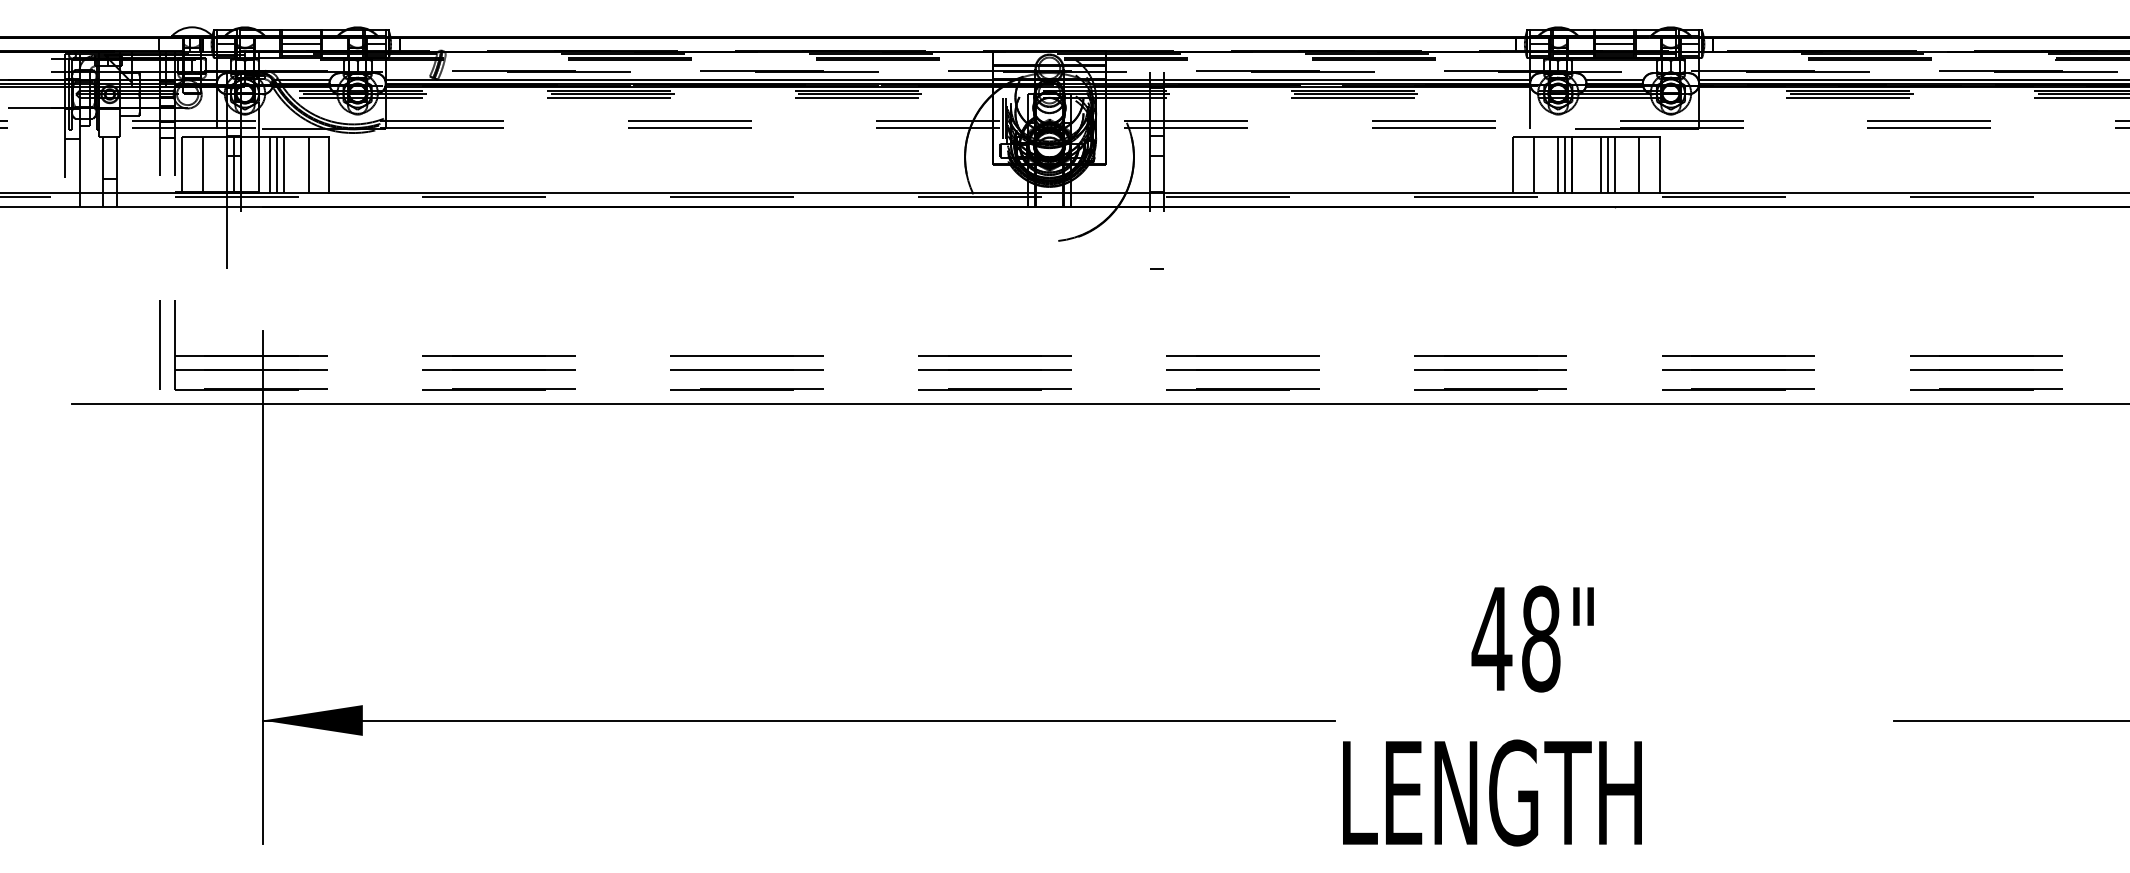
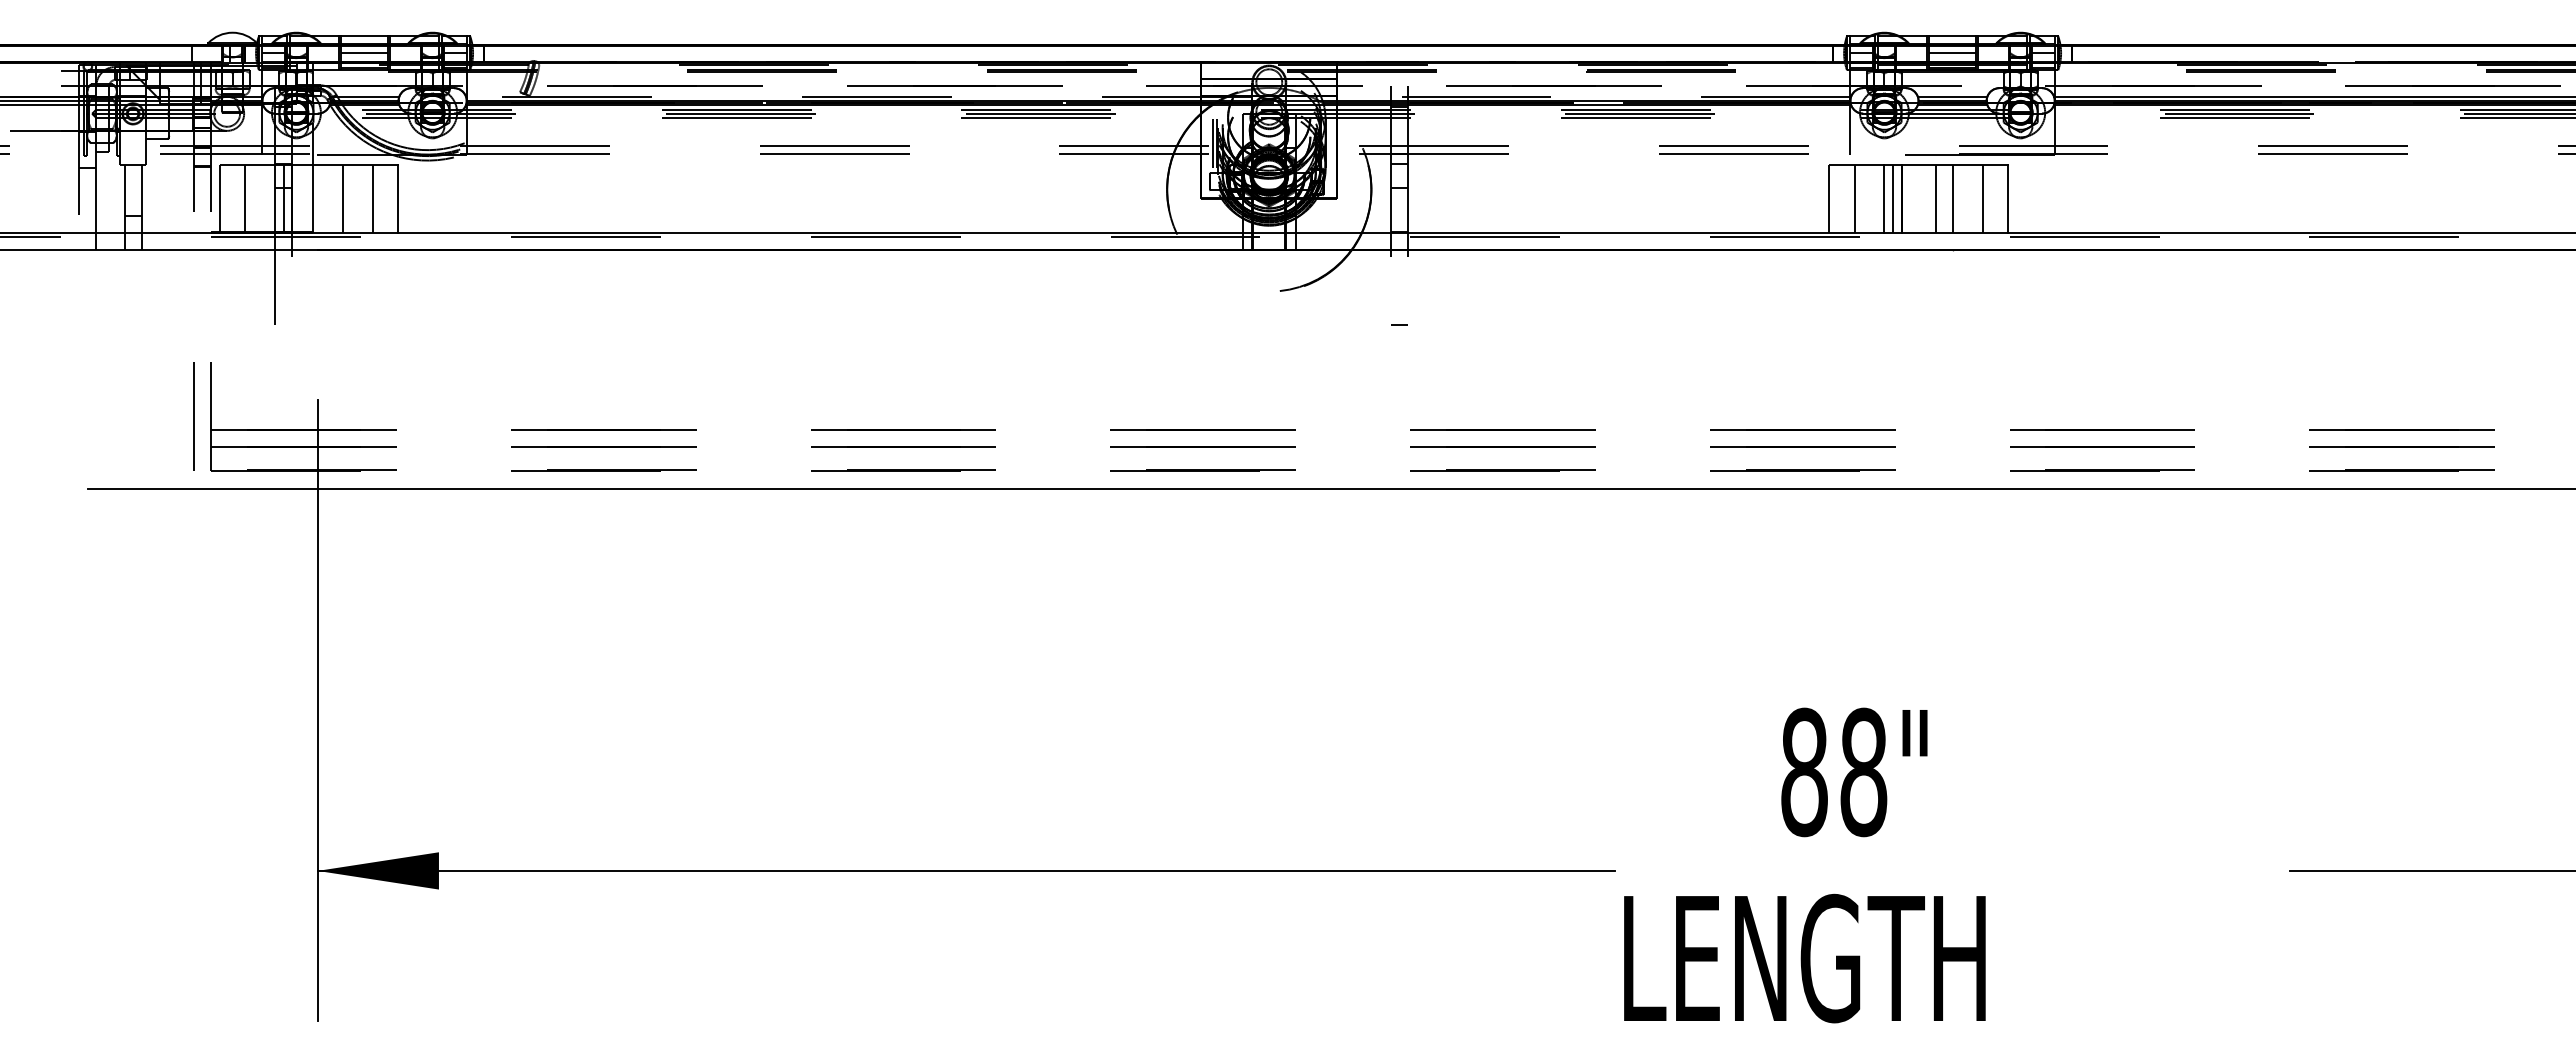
line: (957, 80) -> (1158, 96), solid -> dashed
line: (269, 164) -> (326, 198), removed
line: (276, 164) -> (334, 198), removed
line: (1607, 164) -> (1944, 198), removed
text: (1492, 639) -> (1804, 772), 48" -> 88"

